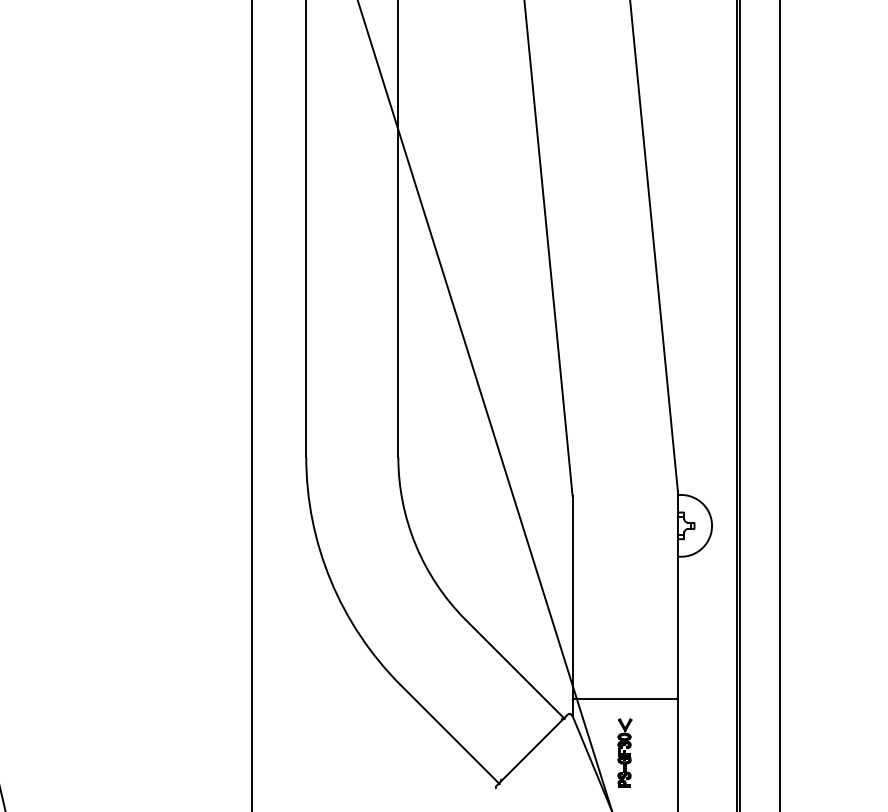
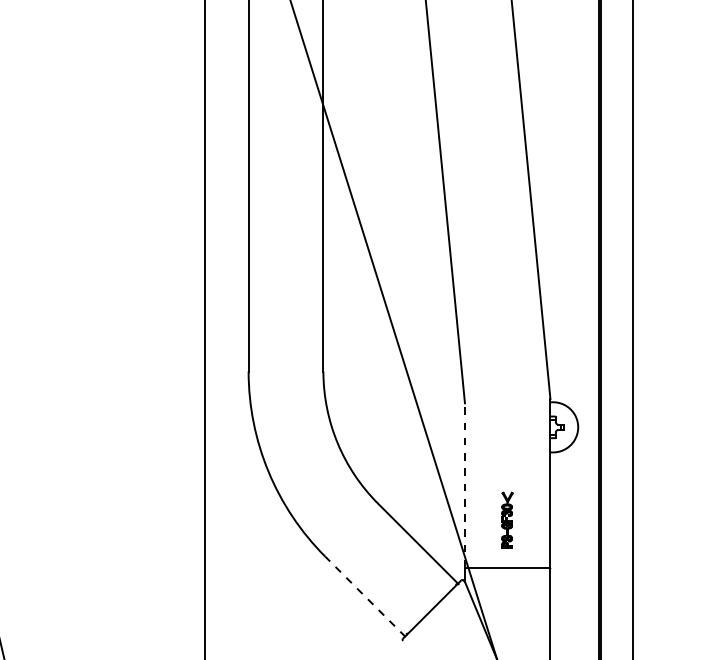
line: (572, 596) -> (464, 484), solid -> dashed
line: (449, 734) -> (364, 596), solid -> dashed
part: (624, 752) -> (507, 519), moved

